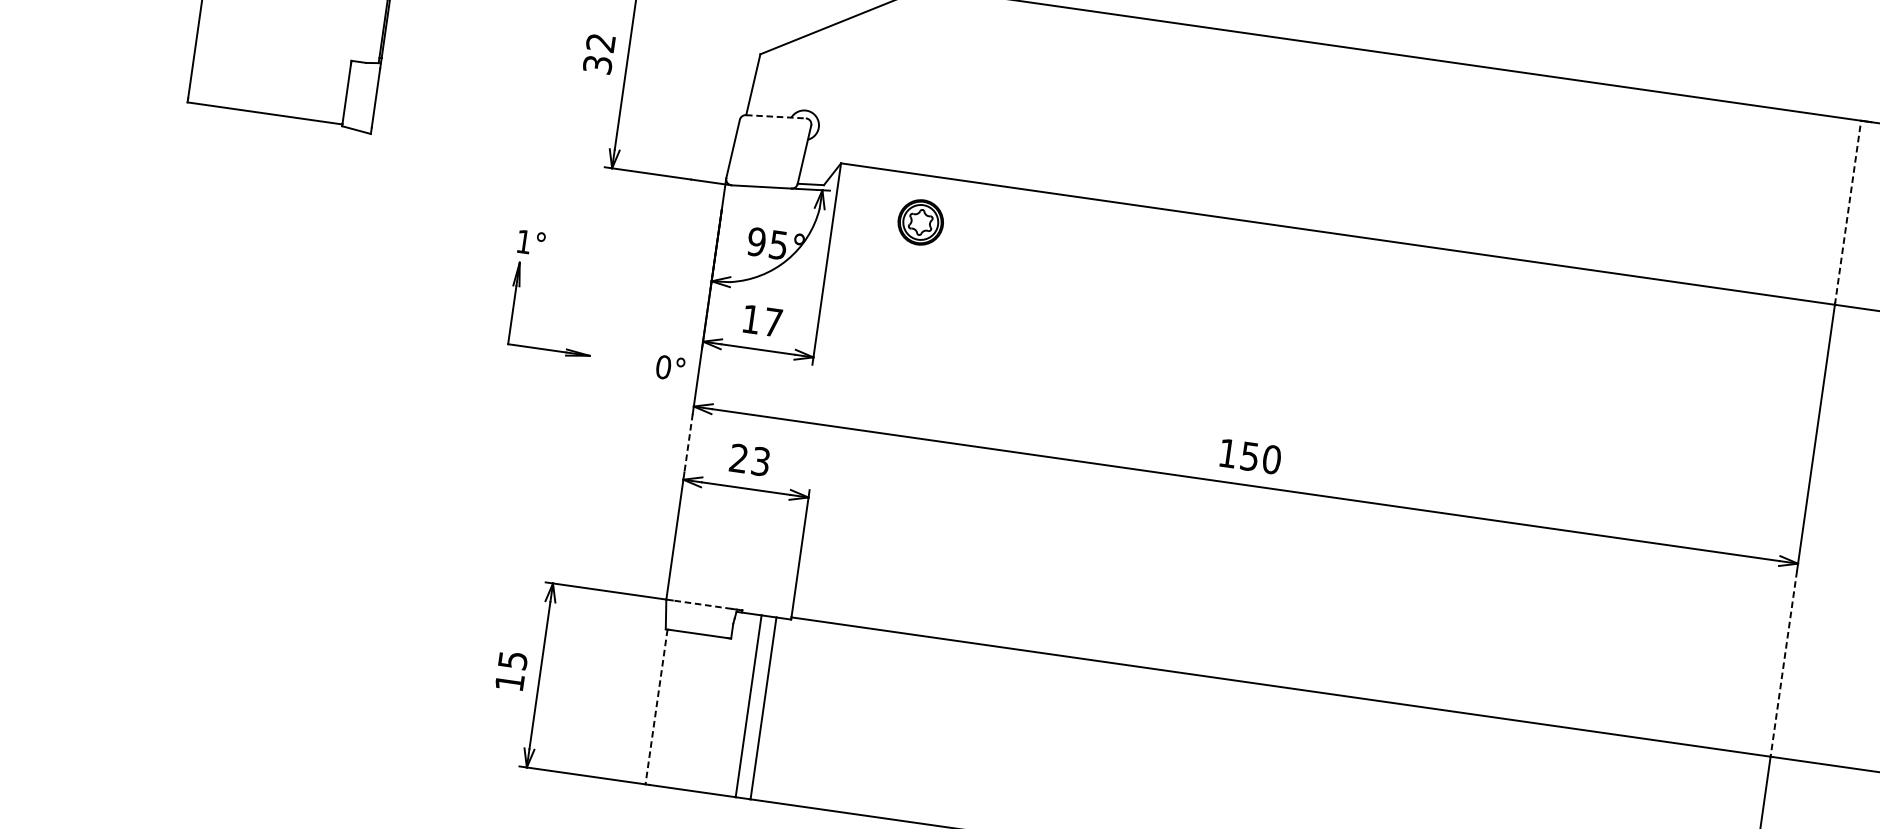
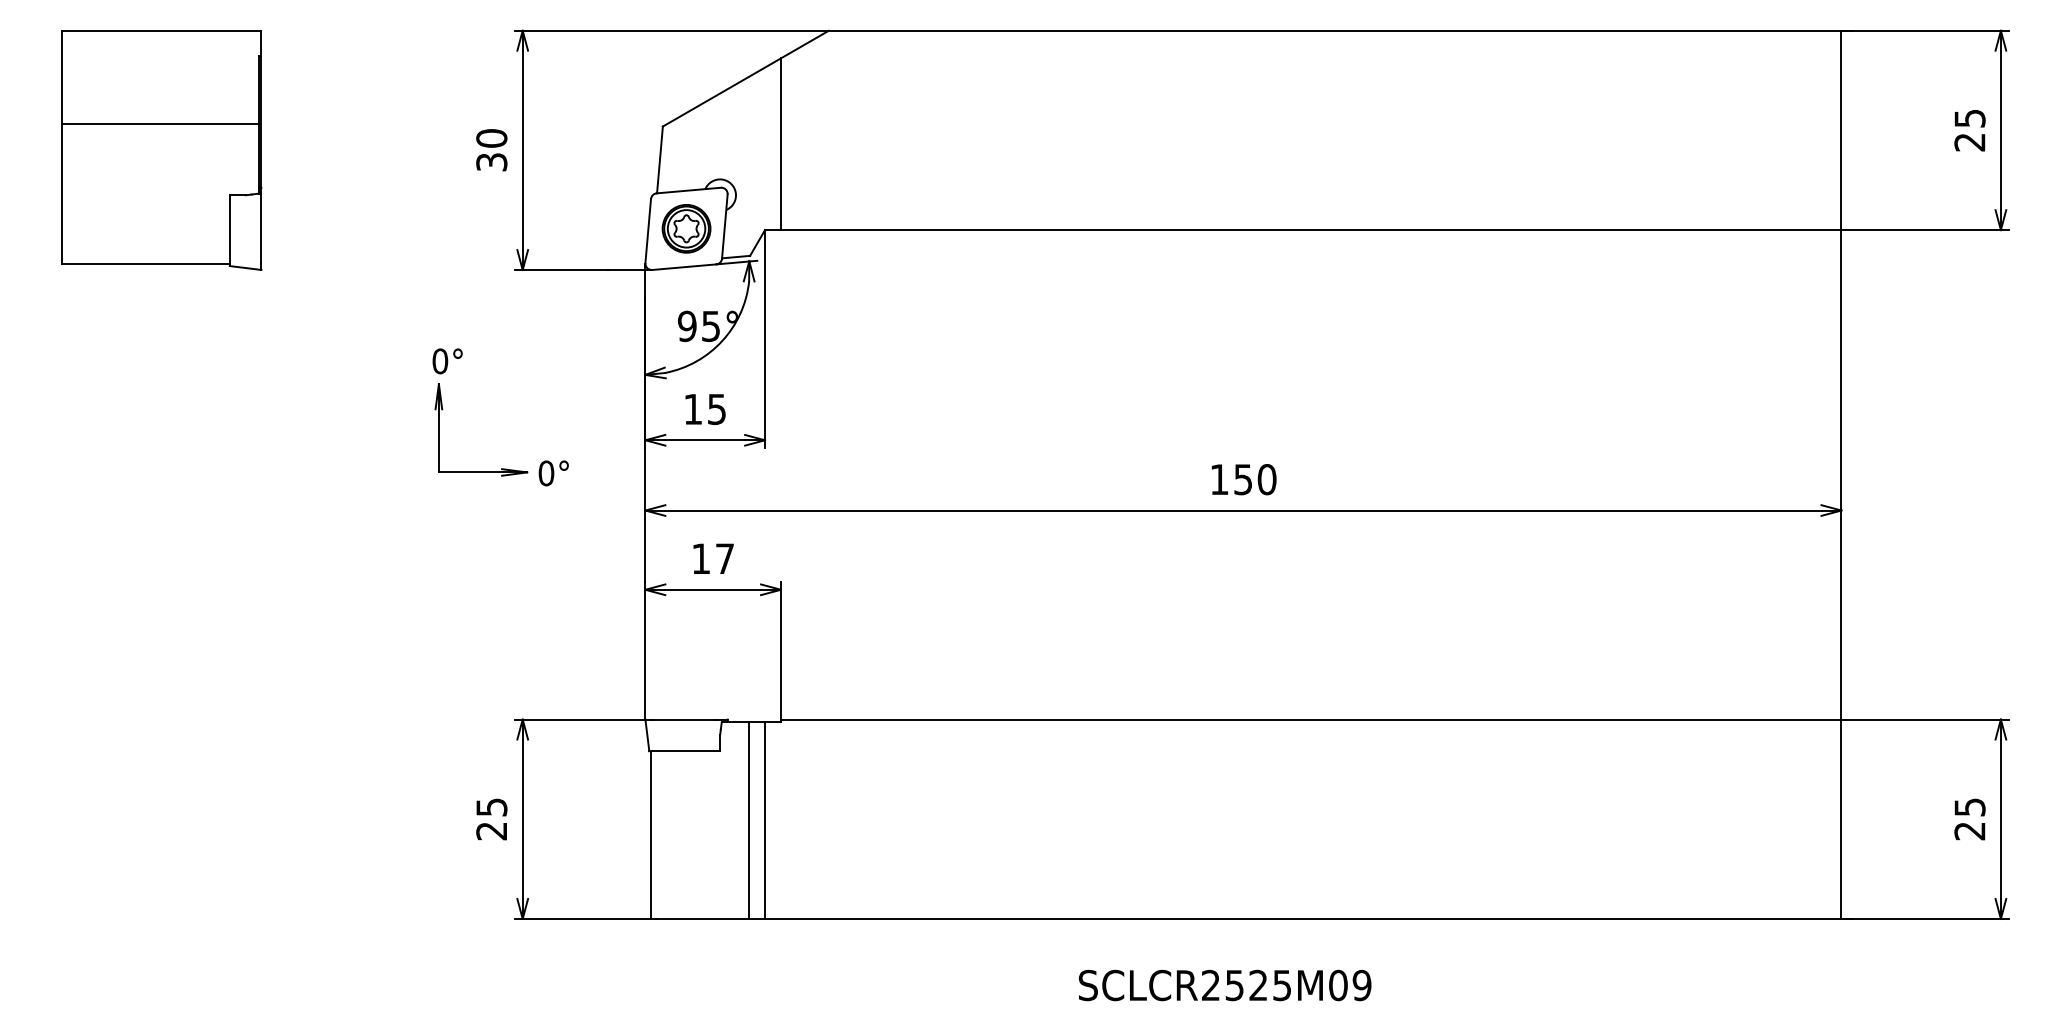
text: (600, 42) -> (491, 138), 32 -> 30
line: (866, 86) -> (780, 144), added
line: (776, 116) -> (689, 190), dashed -> solid
line: (1848, 212) -> (1841, 130), dashed -> solid
part: (920, 222) -> (686, 228), moved
text: (524, 242) -> (440, 361), 1° -> 0°
text: (772, 322) -> (716, 409), 17 -> 15
text: (670, 368) -> (553, 473), moved
line: (688, 443) -> (645, 550), dashed -> solid
text: (749, 459) -> (712, 558), 23 -> 17
line: (702, 604) -> (684, 719), dashed -> solid
line: (1783, 664) -> (1841, 619), dashed -> solid
text: (509, 682) -> (491, 831), 15 -> 25
line: (656, 707) -> (651, 835), dashed -> solid

